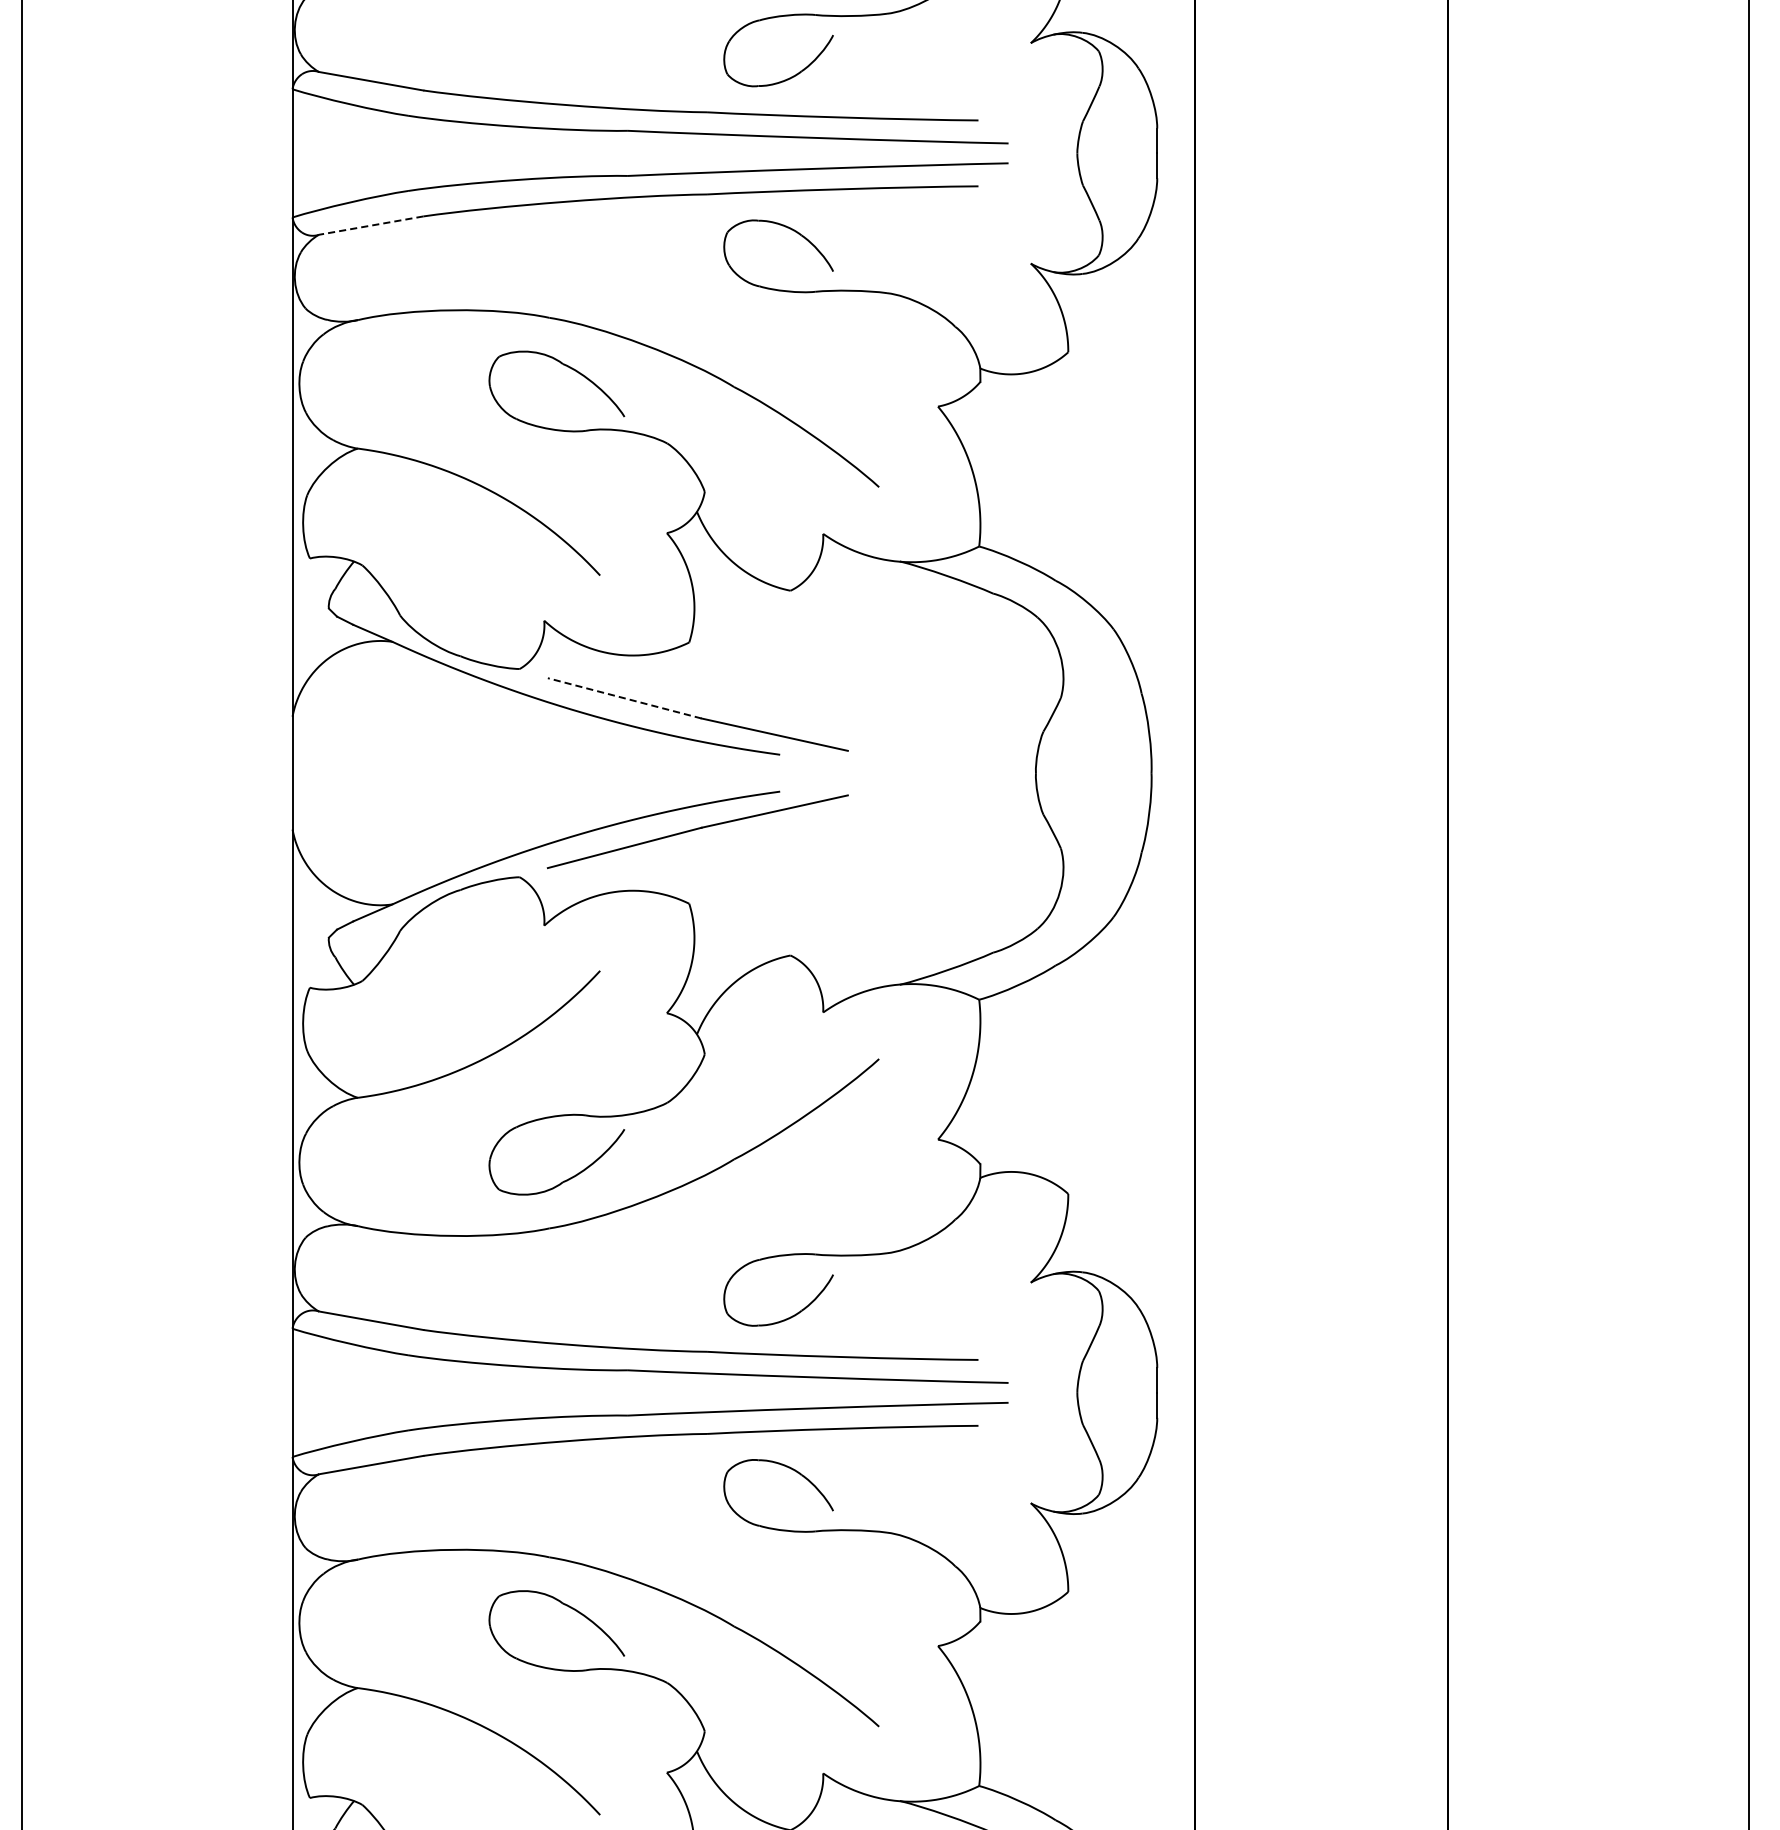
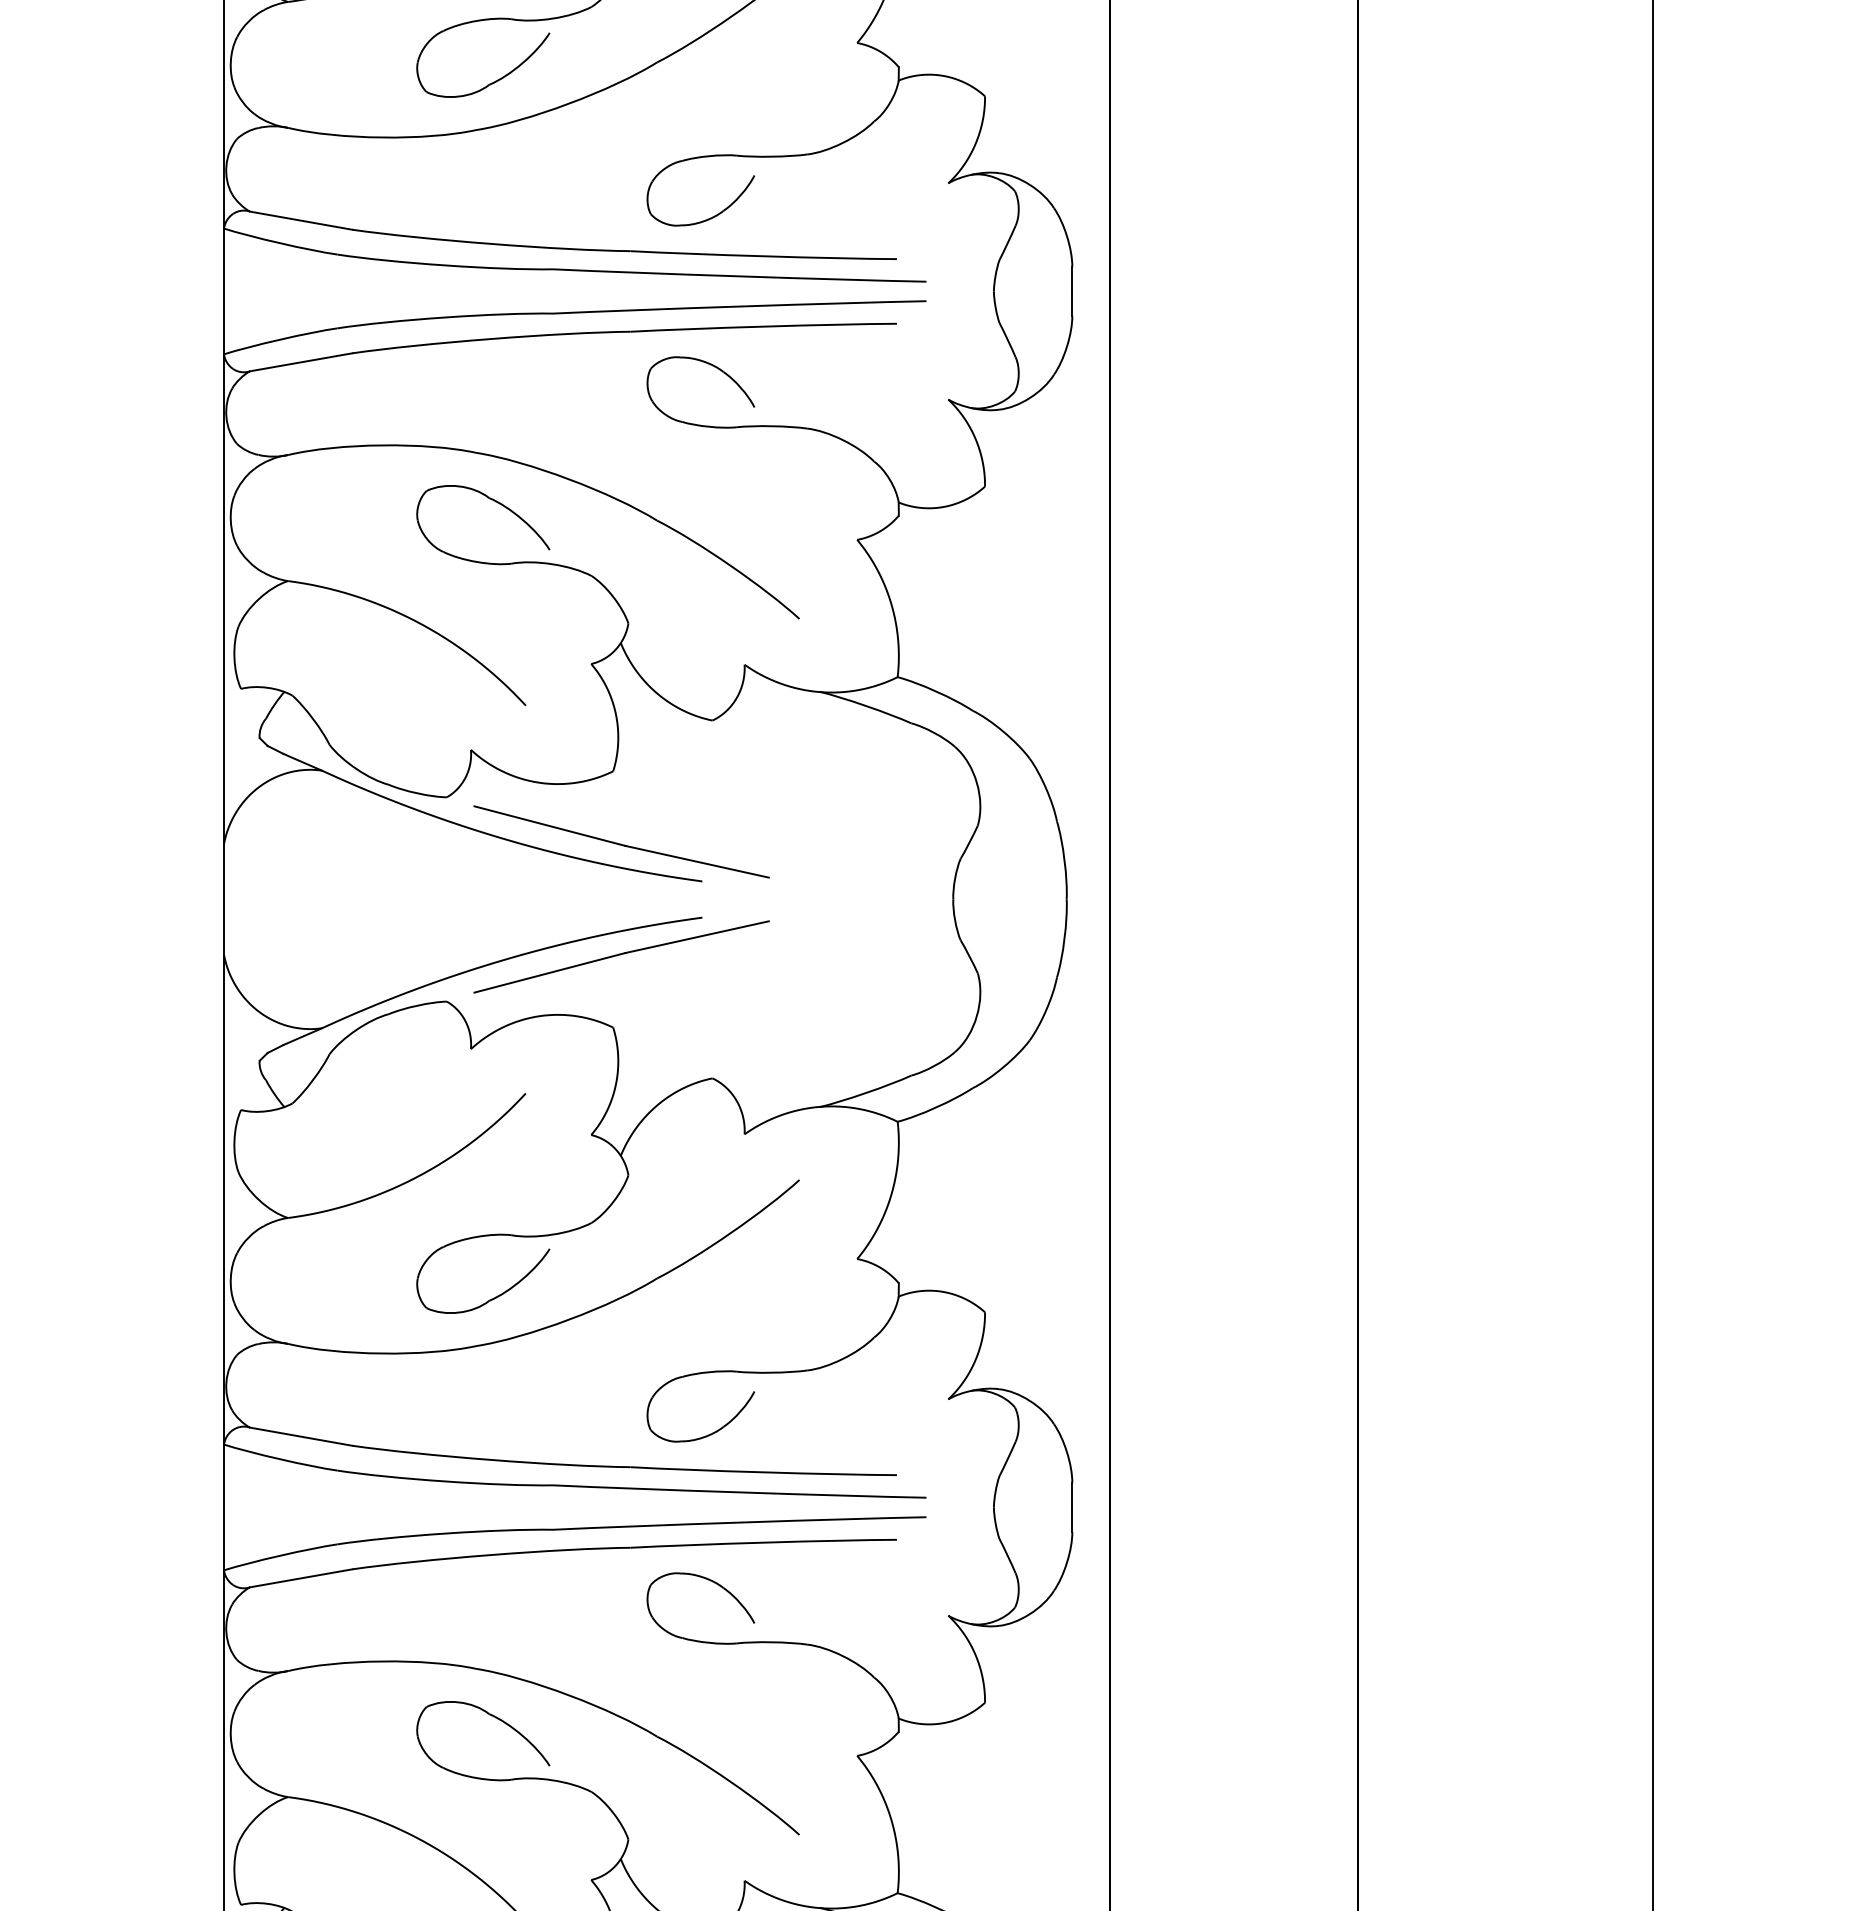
line: (370, 225) -> (300, 362), dashed -> solid
line: (624, 698) -> (549, 826), dashed -> solid

